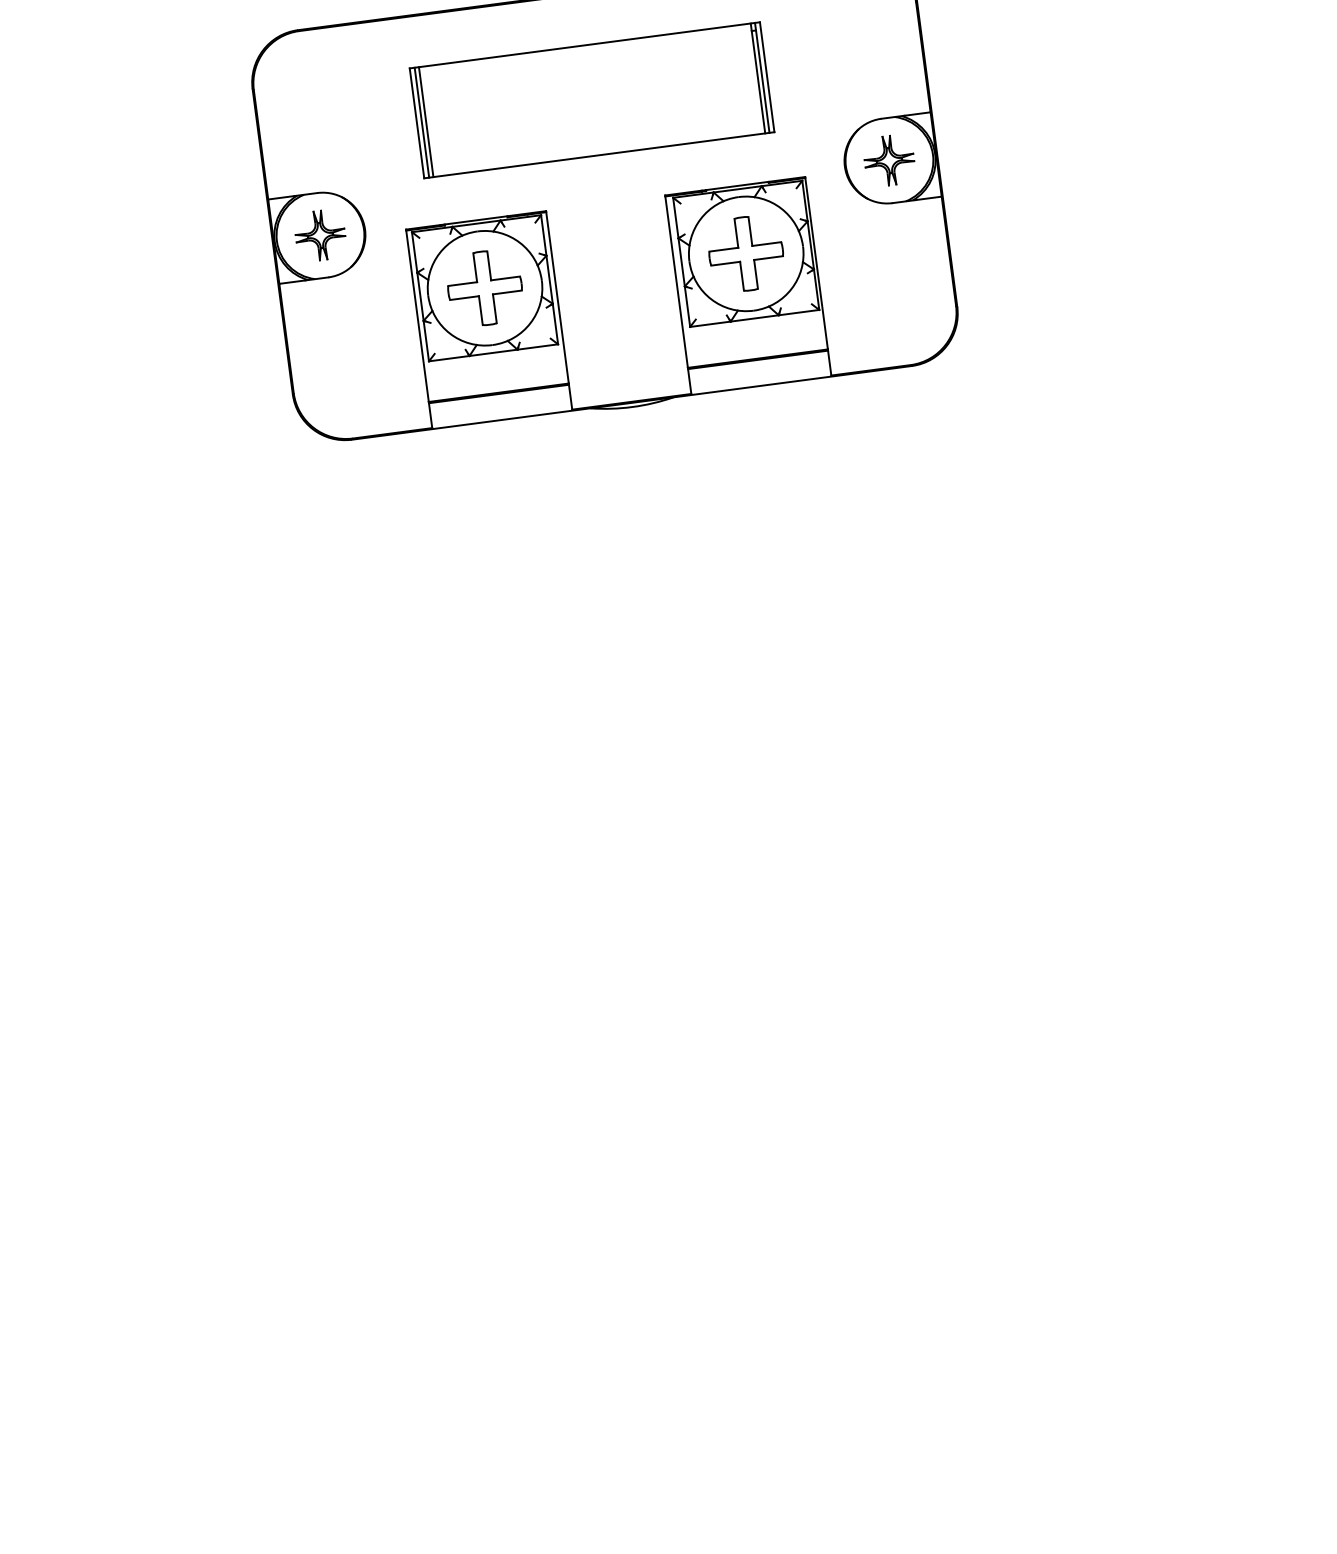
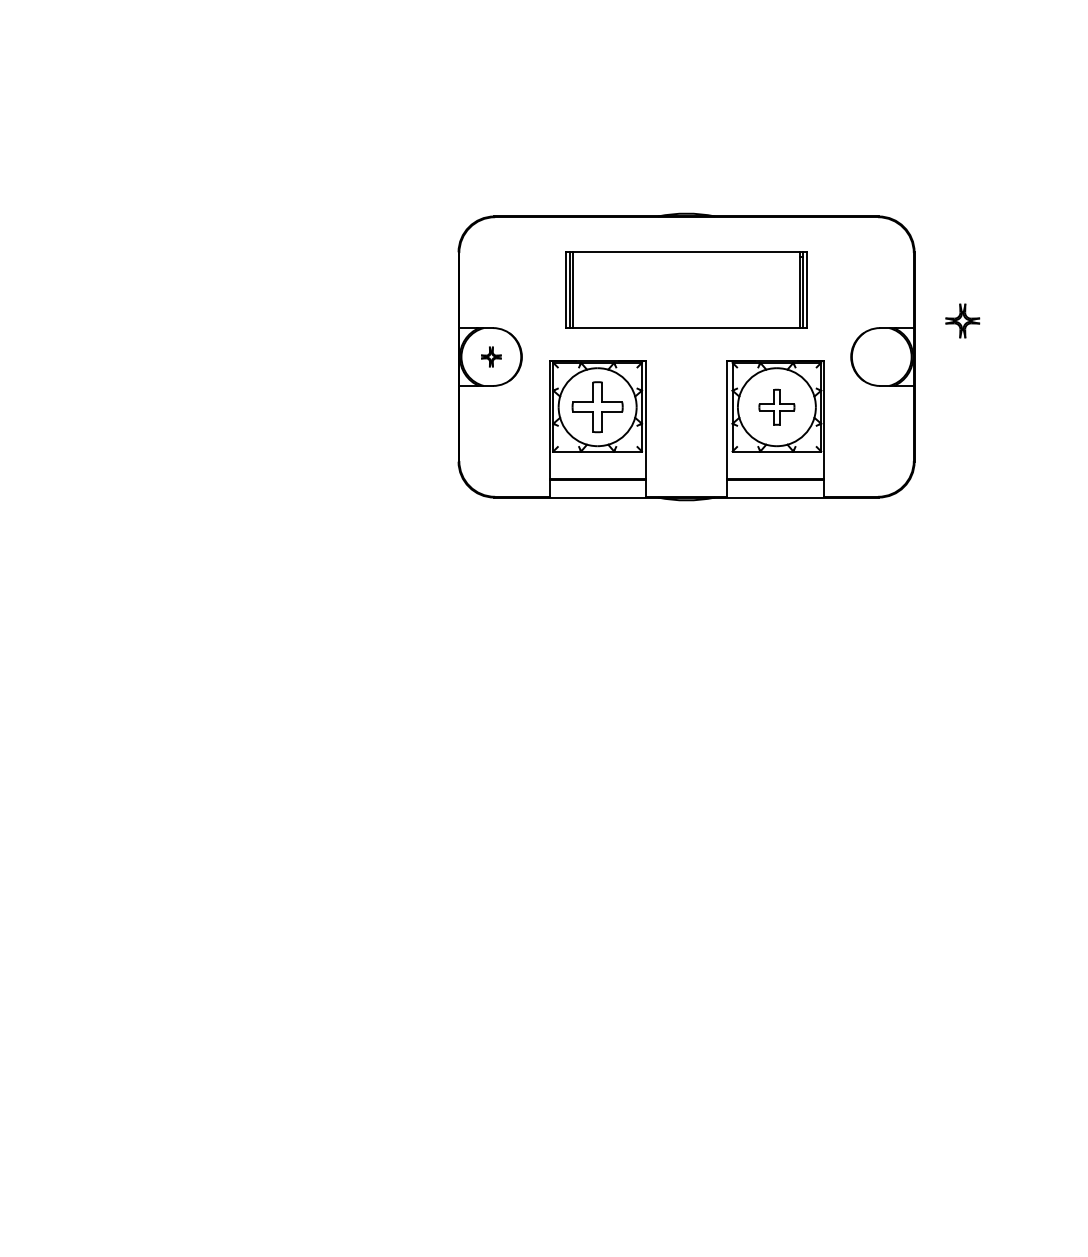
part: (888, 159) -> (962, 320), moved
part: (320, 234) -> (491, 356), size x0.6
part: (745, 254) -> (776, 407), size x0.7

